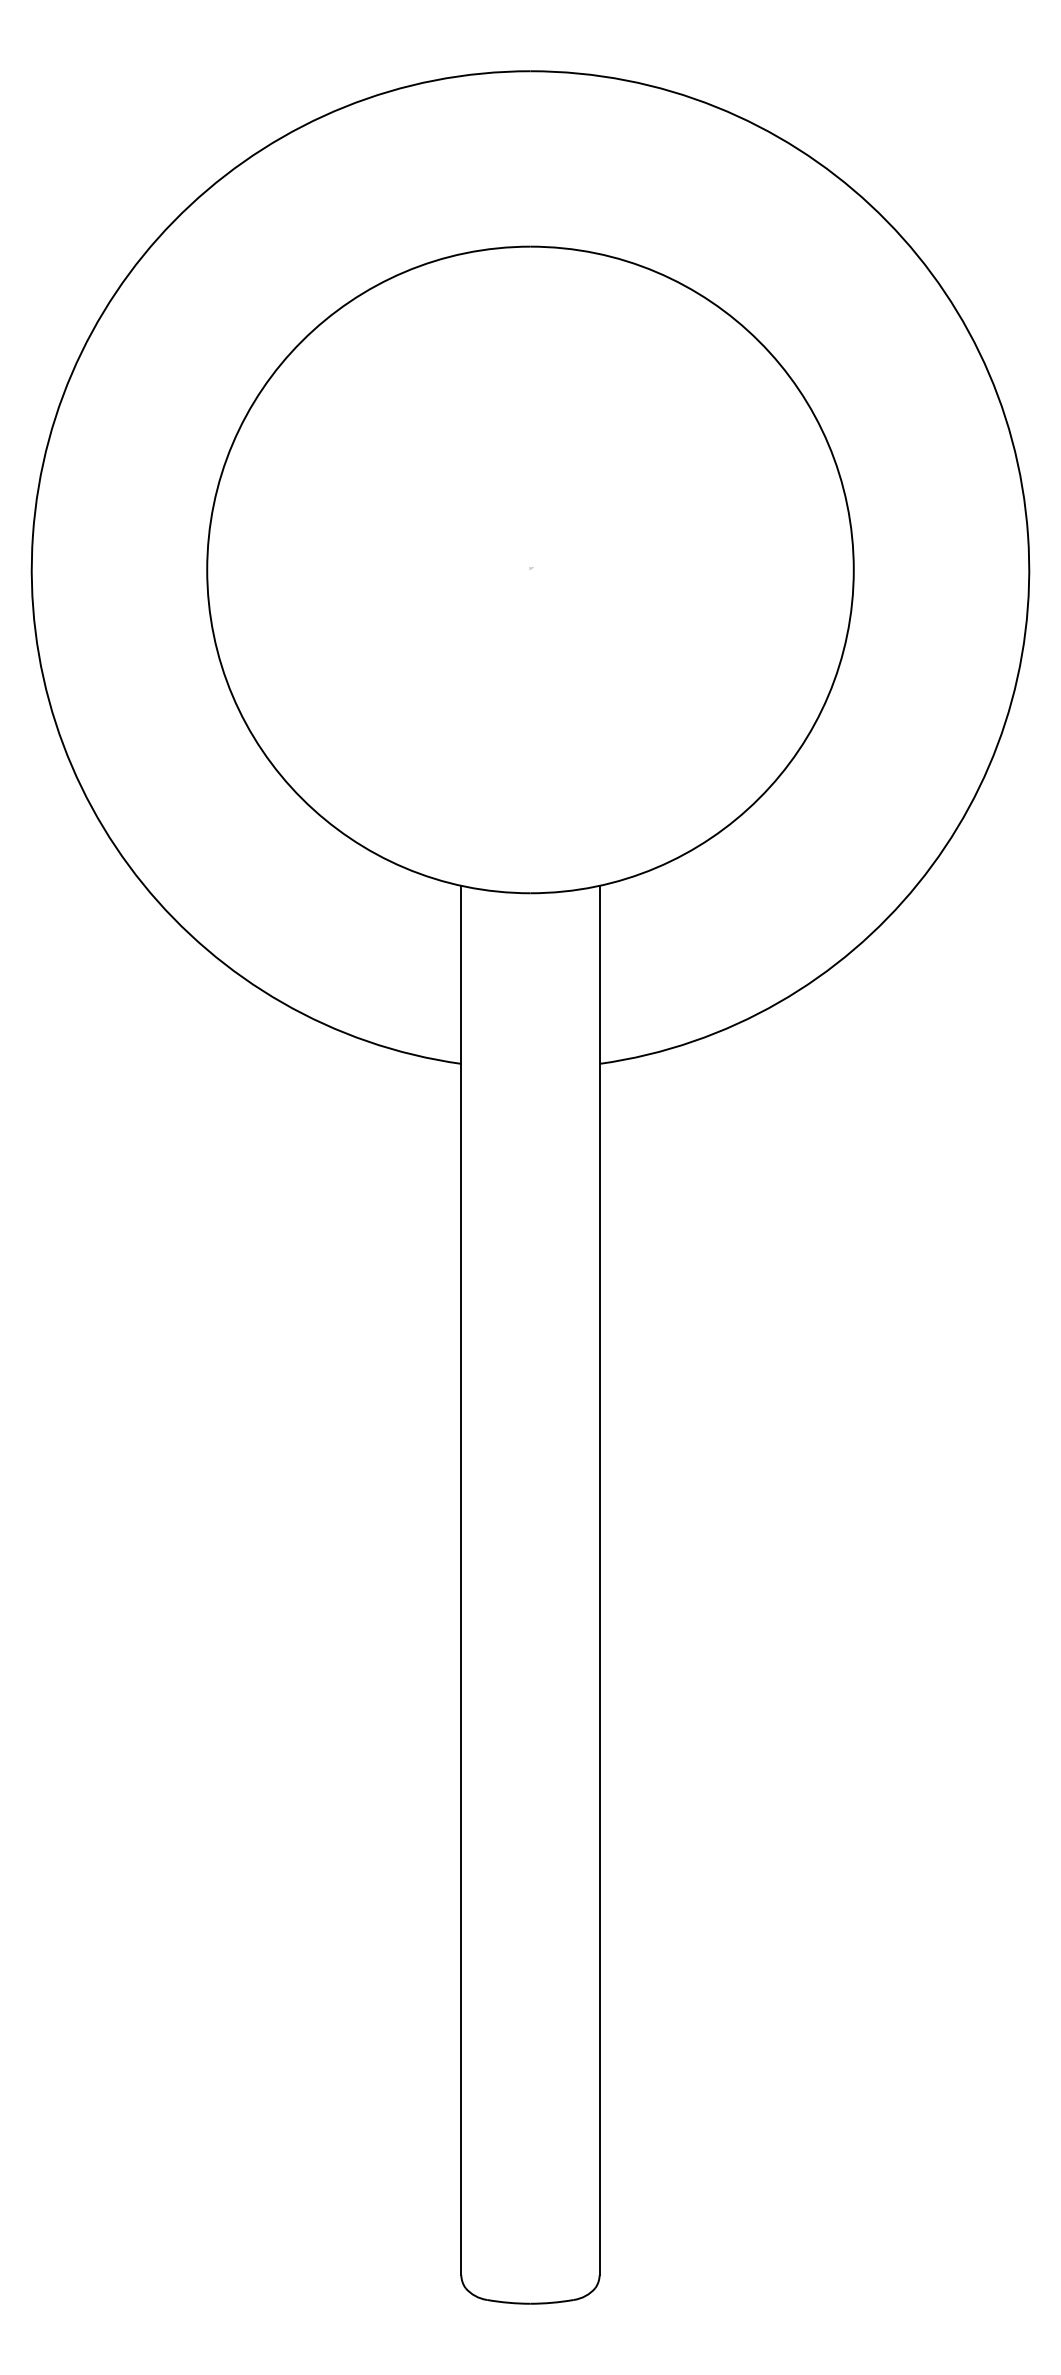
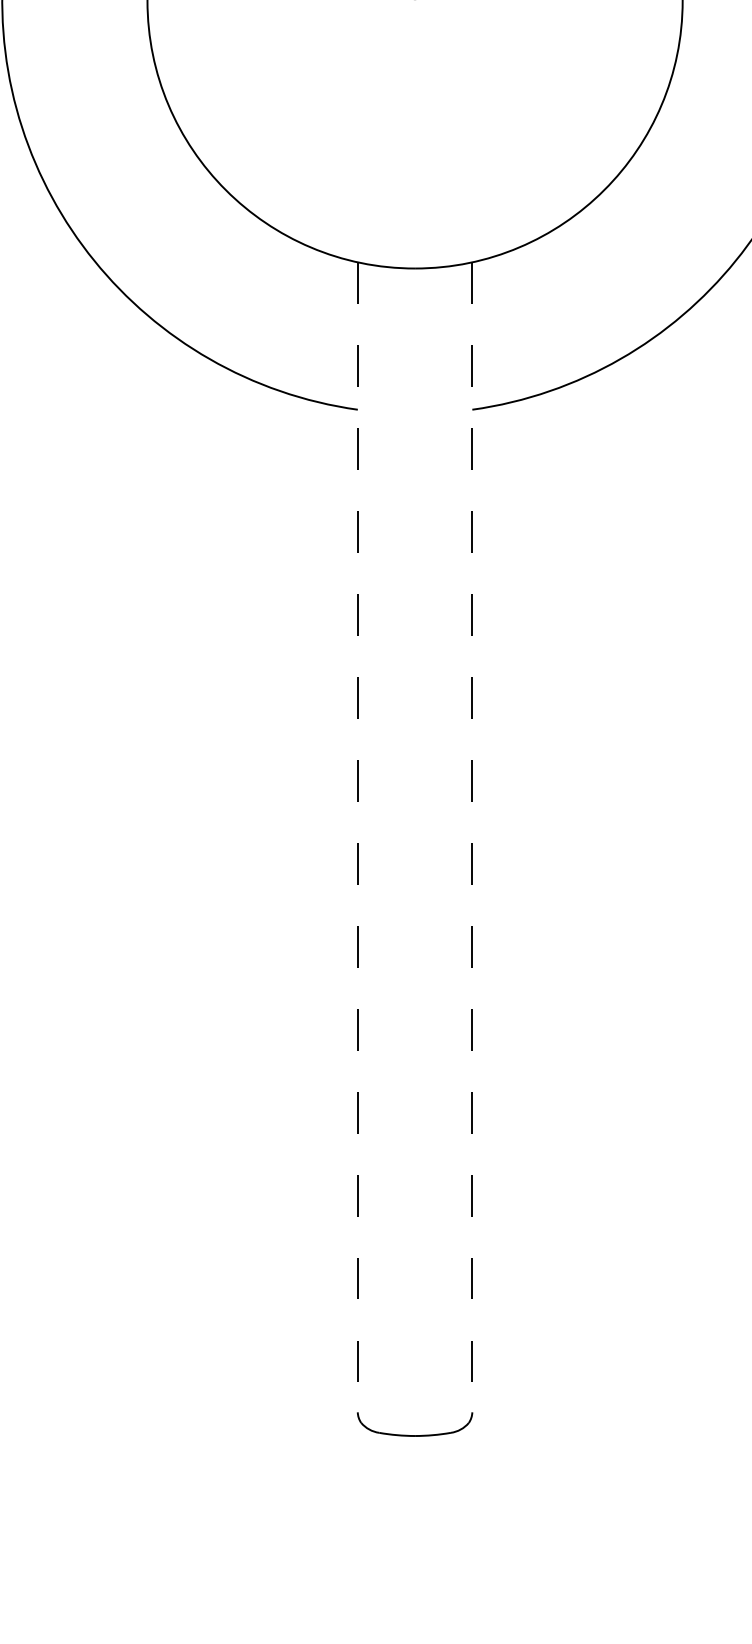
line: (461, 1580) -> (357, 837), solid -> dashed
line: (599, 1580) -> (472, 837), solid -> dashed

